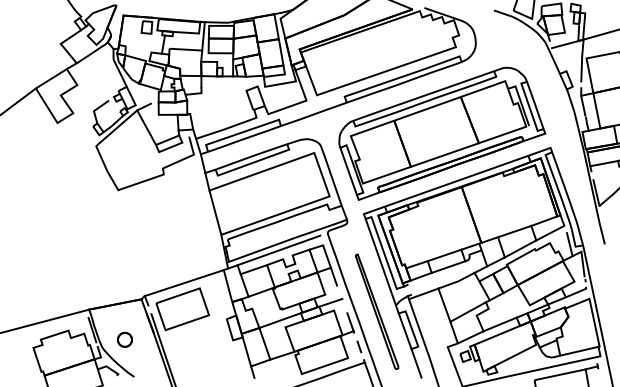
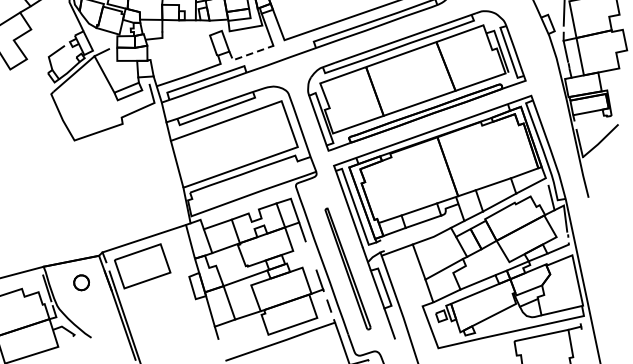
line: (283, 108) -> (249, 54), solid -> dashed
line: (278, 250) -> (243, 204), removed
line: (330, 302) -> (298, 259), removed
part: (124, 339) -> (81, 282), moved

